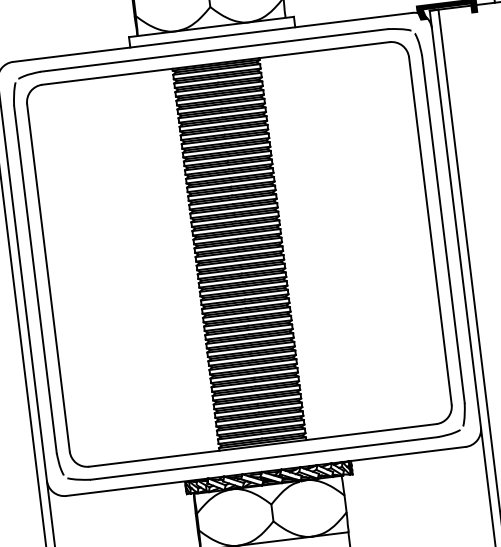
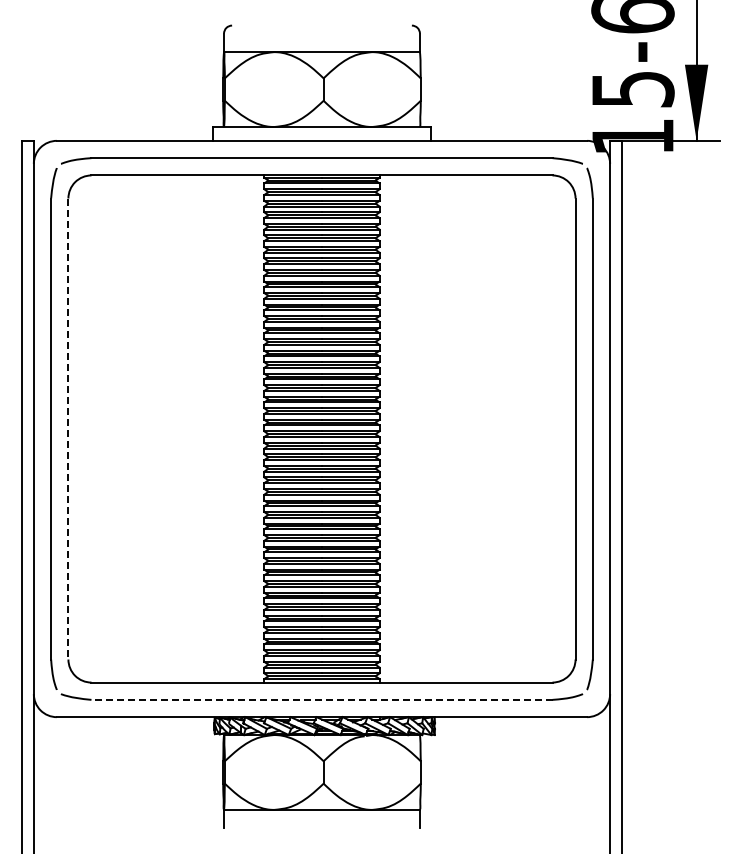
line: (48, 278) -> (68, 429), solid -> dashed
line: (264, 458) -> (321, 699), solid -> dashed

